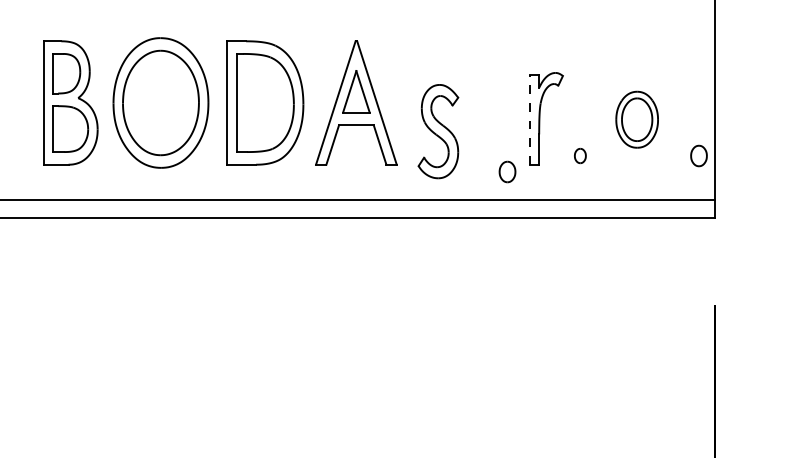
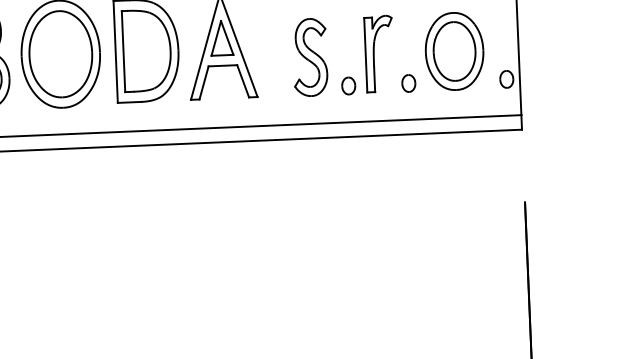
line: (529, 119) -> (365, 55), dashed -> solid
part: (636, 119) -> (453, 51), size x1.67
part: (438, 131) -> (310, 57), moved
part: (580, 155) -> (408, 83), size x1.43
part: (507, 171) -> (348, 85), moved

